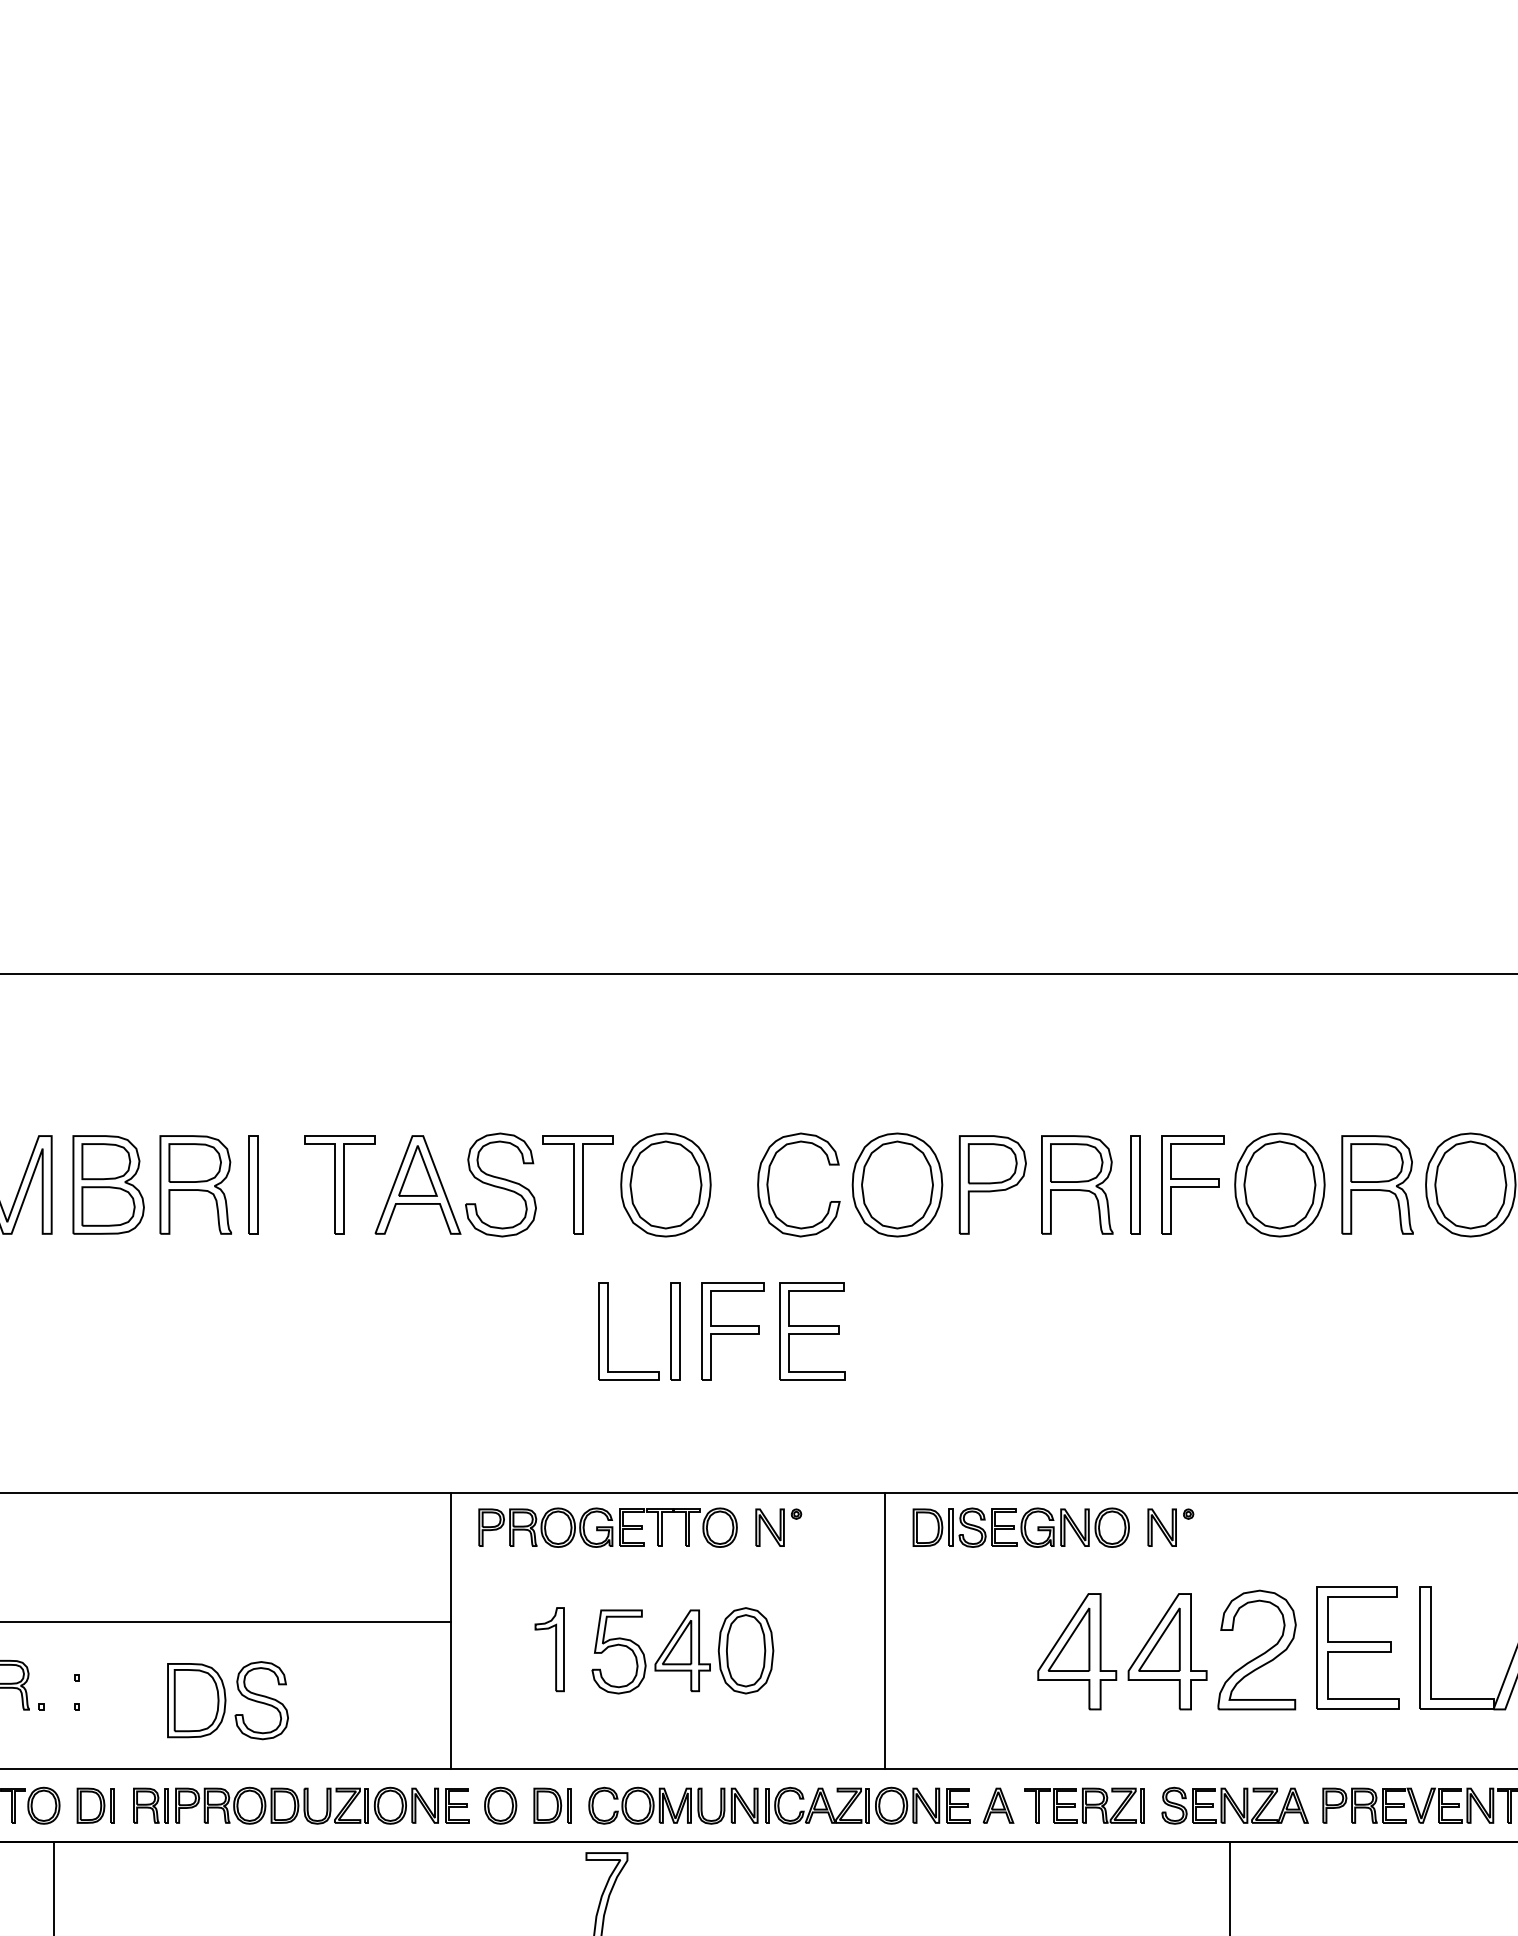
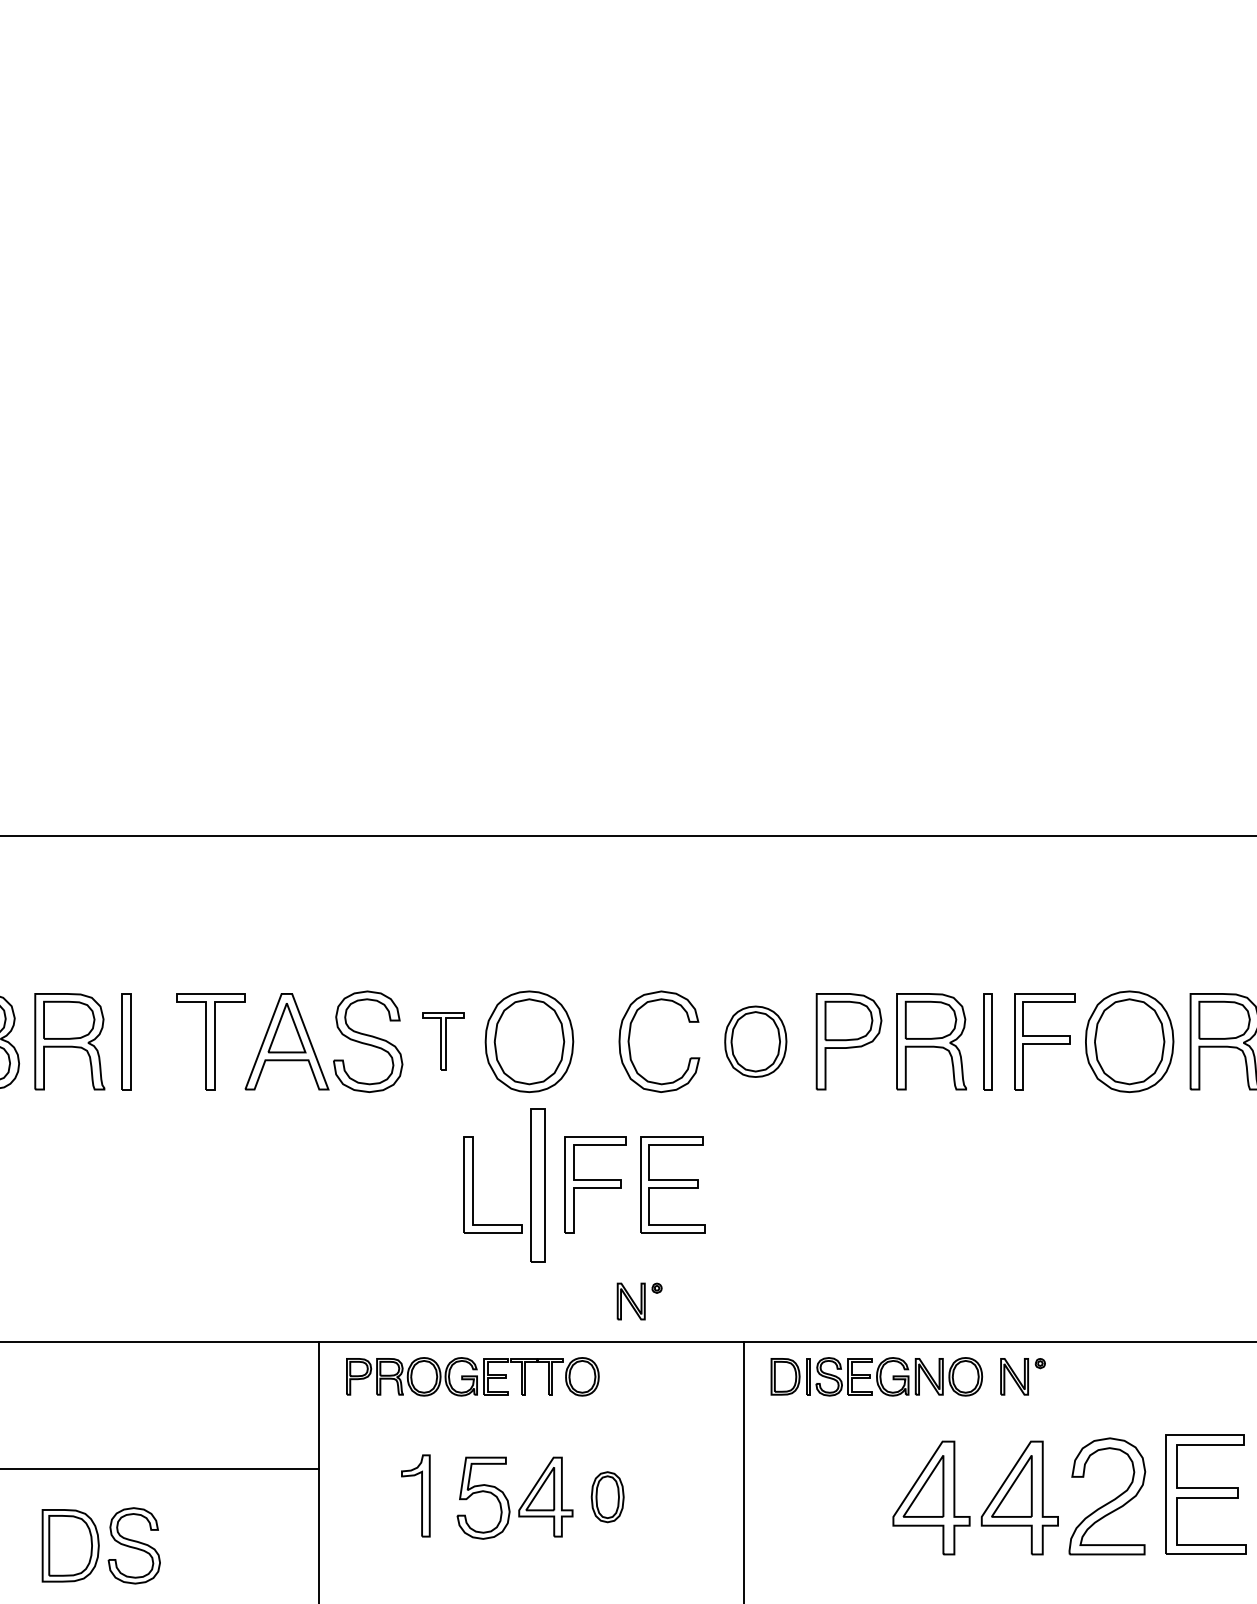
part: (577, 1184) -> (442, 1041), size x0.6
part: (897, 1184) -> (755, 1041), size x0.7
part: (675, 1331) -> (538, 1184), size x1.6
part: (778, 1527) -> (639, 1301), moved
part: (745, 1650) -> (607, 1496), size x0.6

